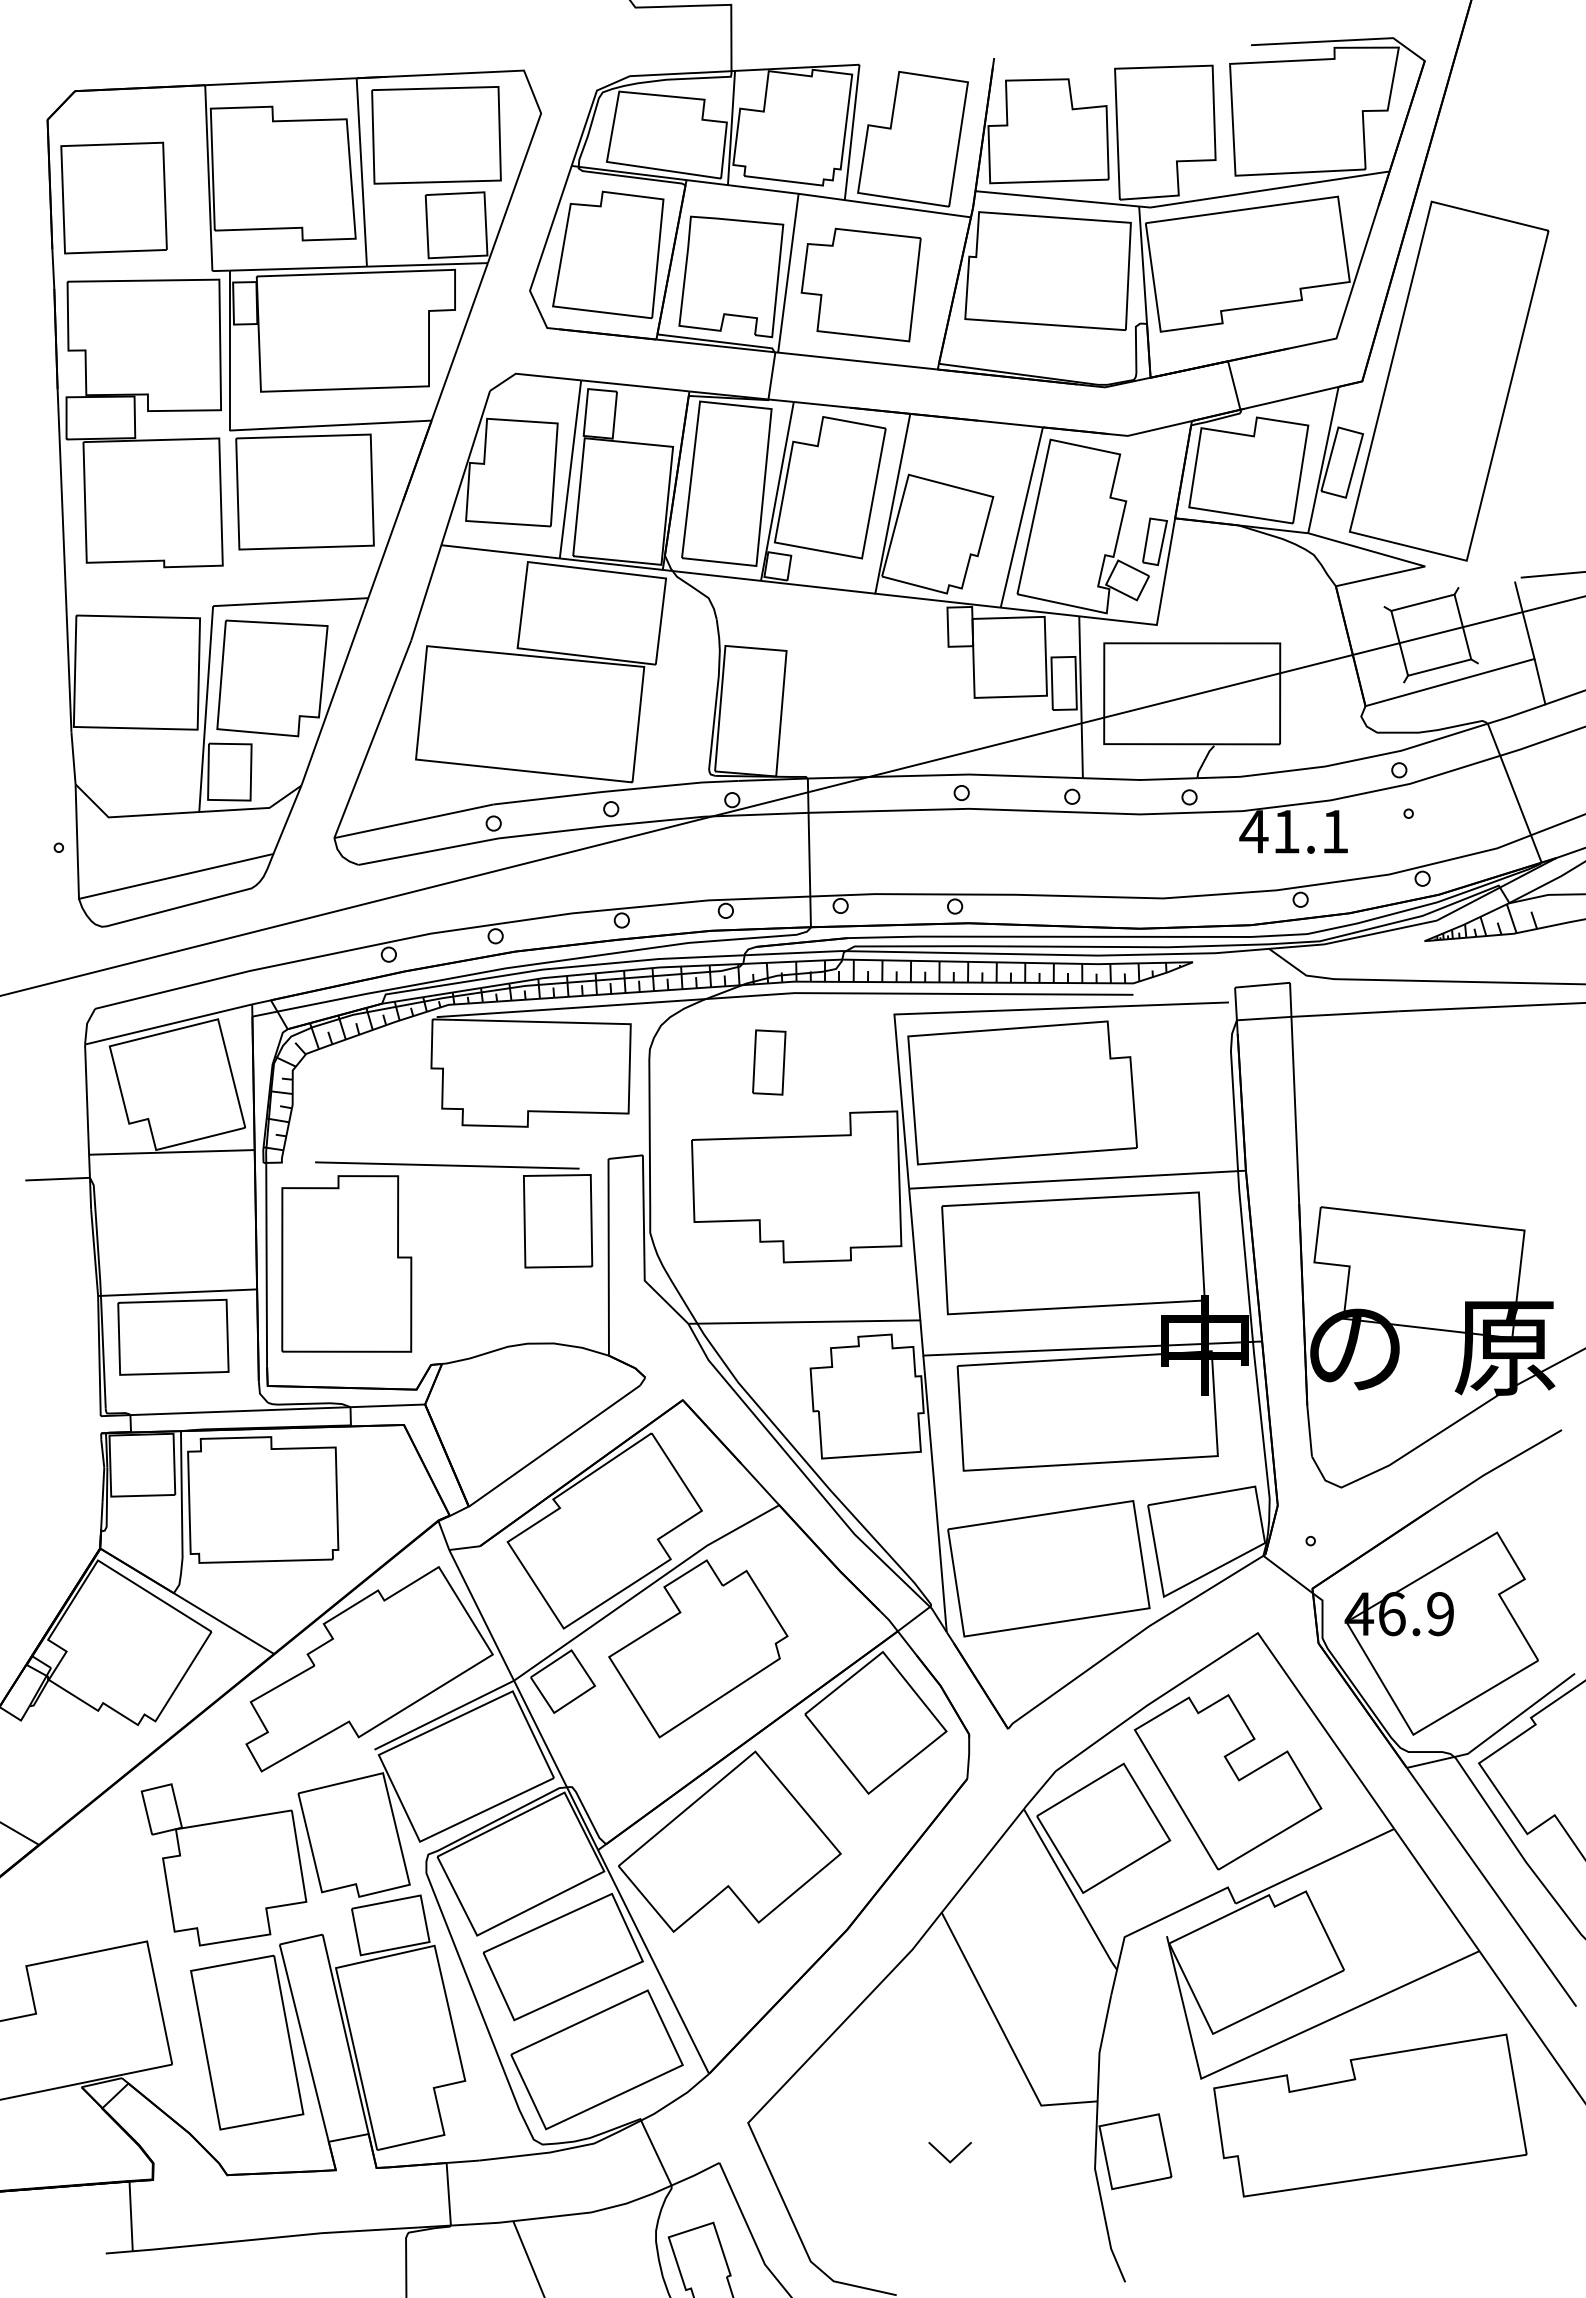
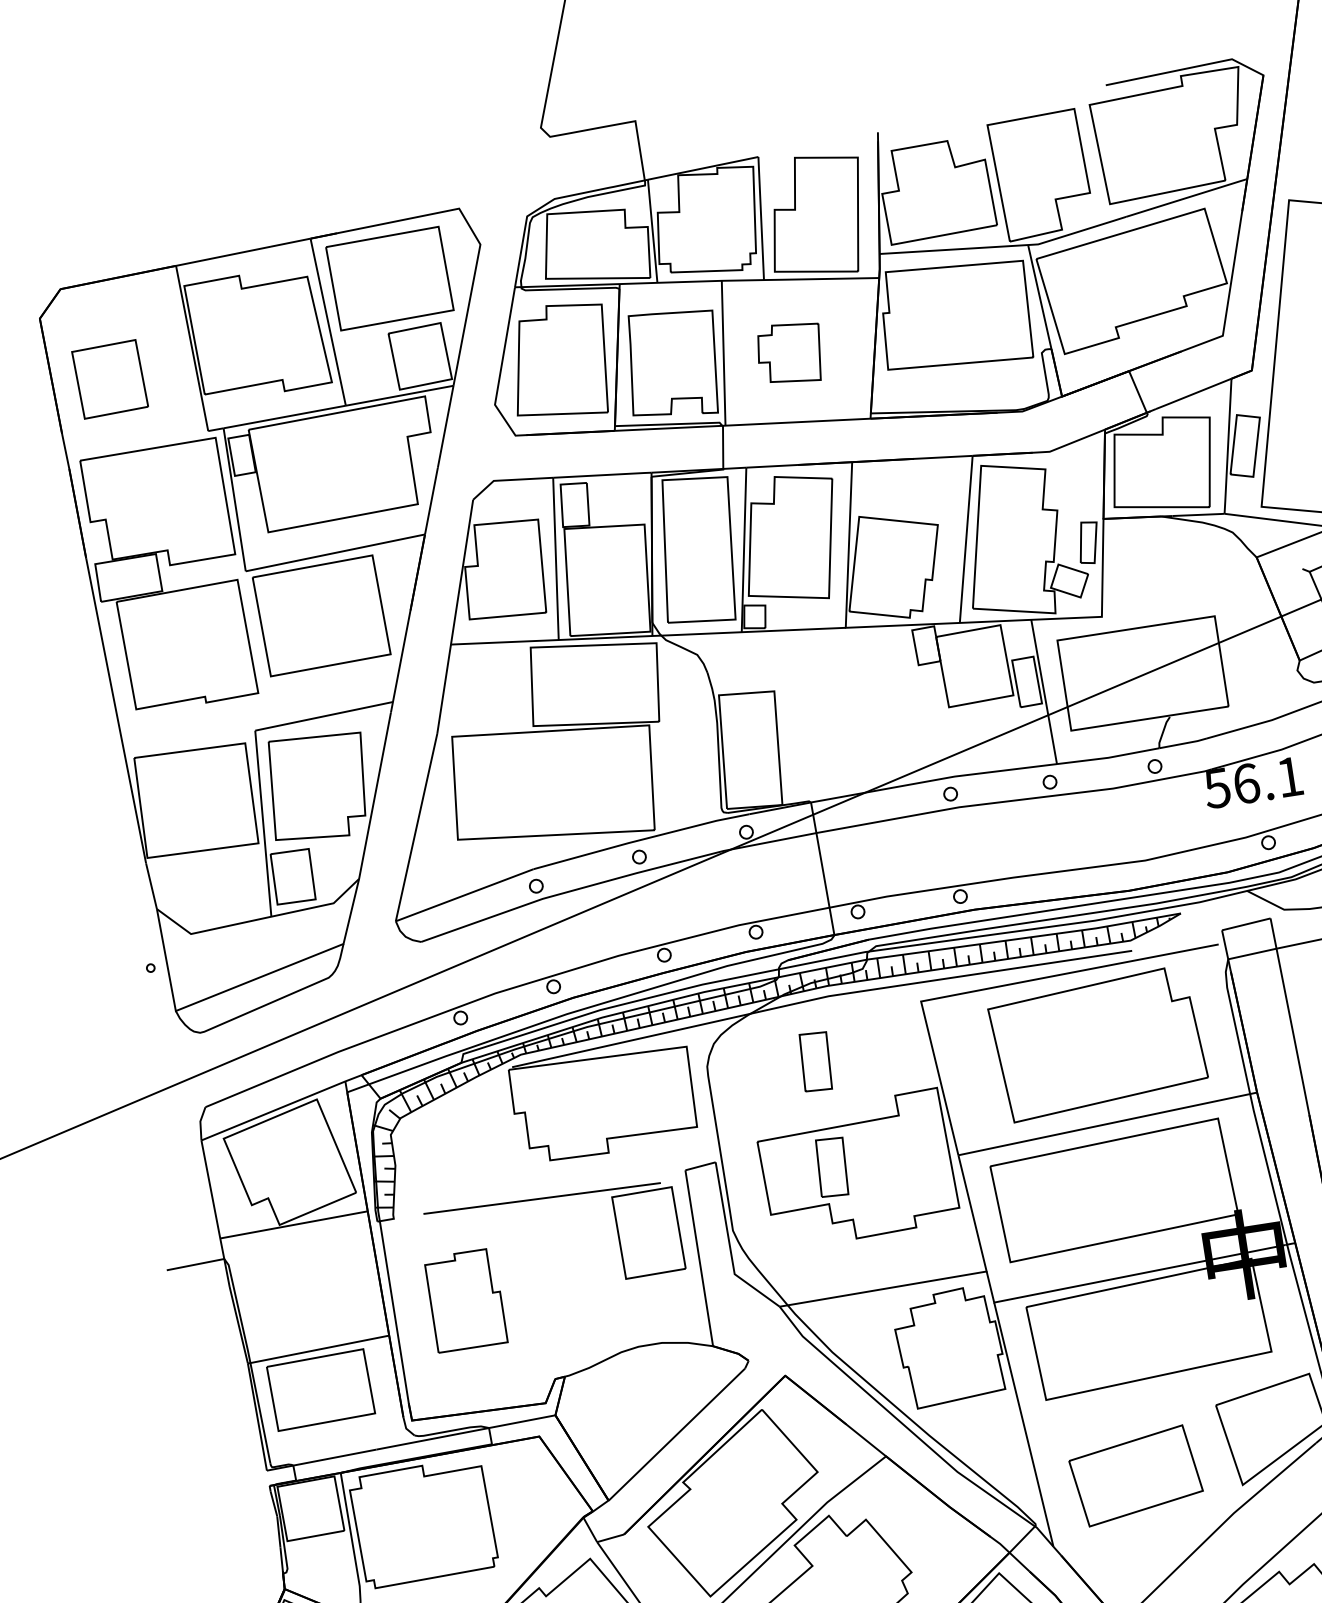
part: (113, 197) -> (109, 378), size x0.7
part: (860, 284) -> (789, 353), size x0.6
text: (1269, 831) -> (1231, 785), 41.1 -> 56.1
part: (1022, 1092) -> (1098, 1043), moved
part: (769, 1180) -> (832, 1167), added
part: (346, 1263) -> (465, 1300), size x0.6
part: (1048, 1568) -> (1135, 1475), size x0.7

